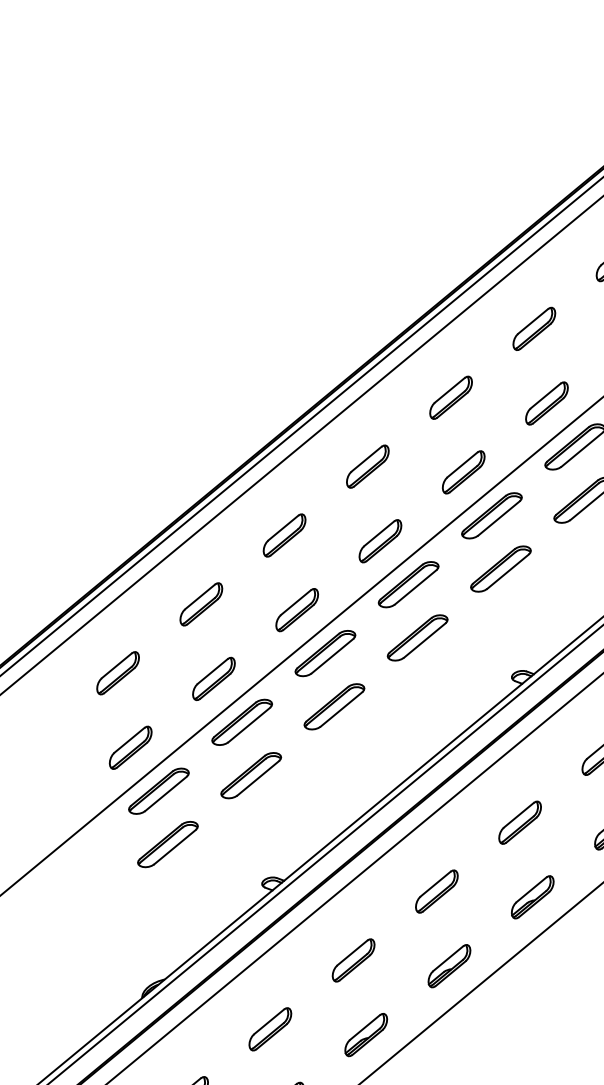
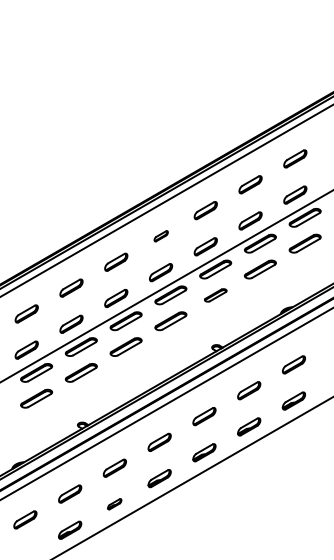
part: (368, 464) -> (161, 235), size x0.6
part: (500, 569) -> (215, 295), size x0.7
part: (365, 1033) -> (114, 503), size x0.6

